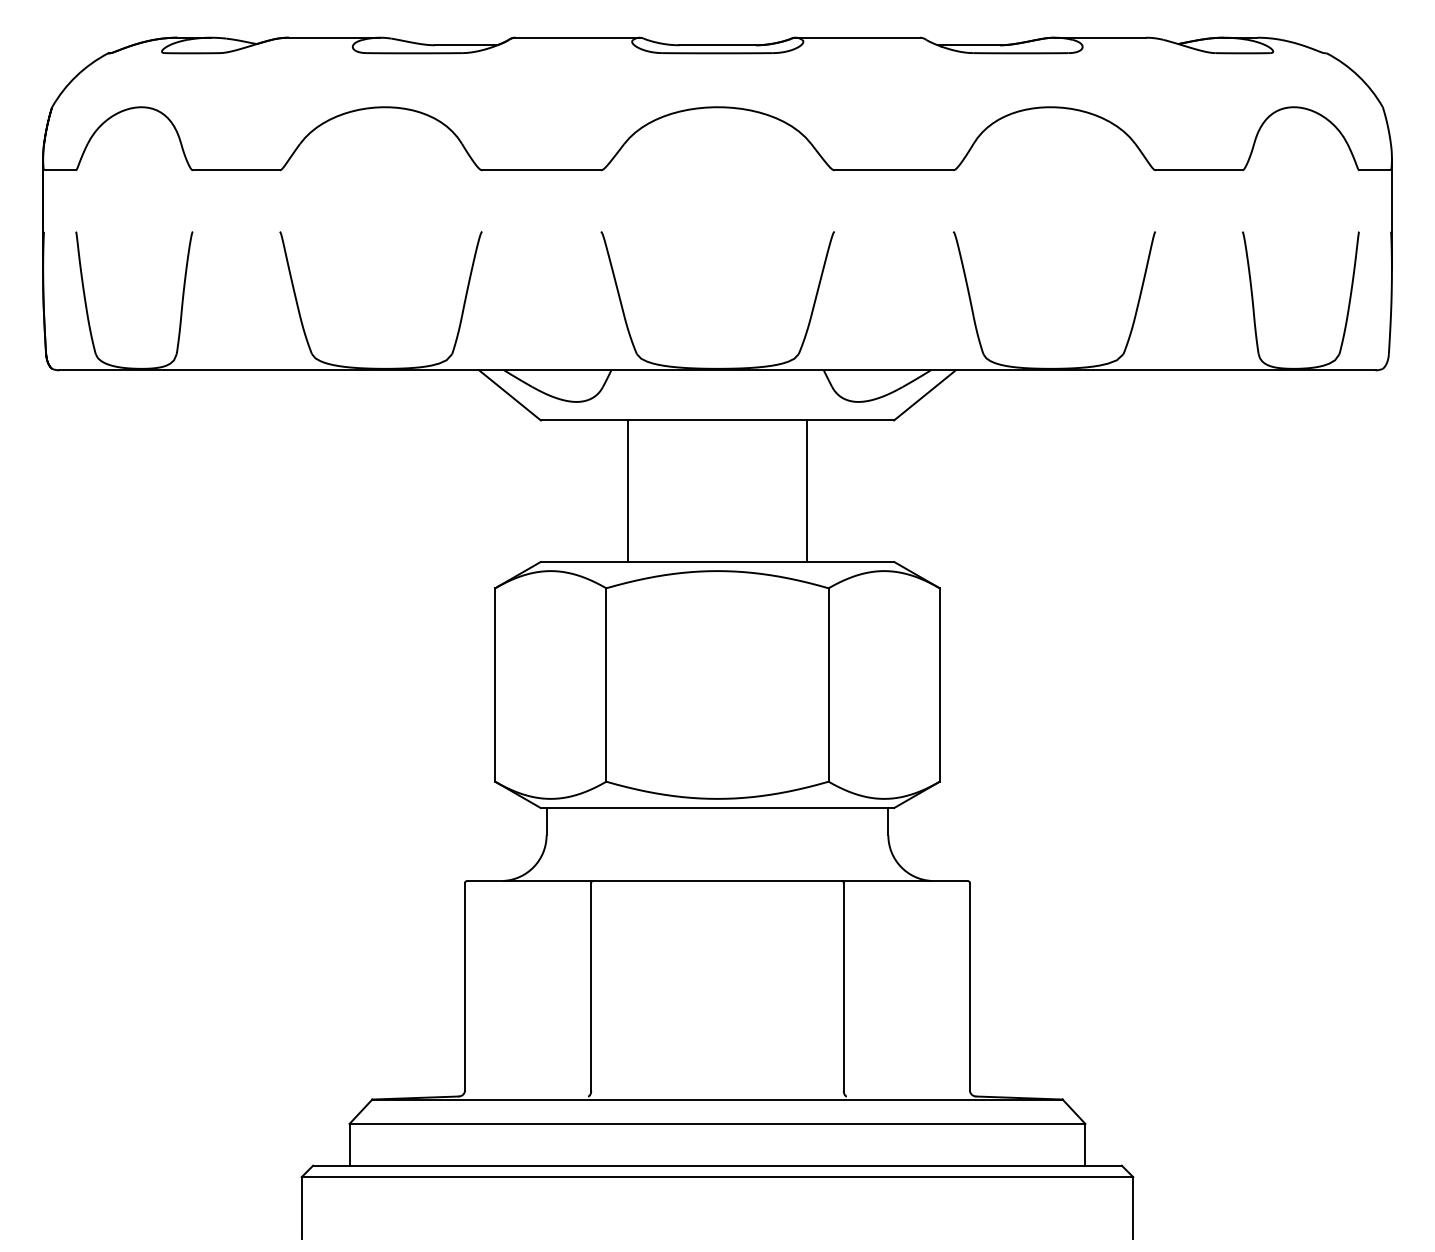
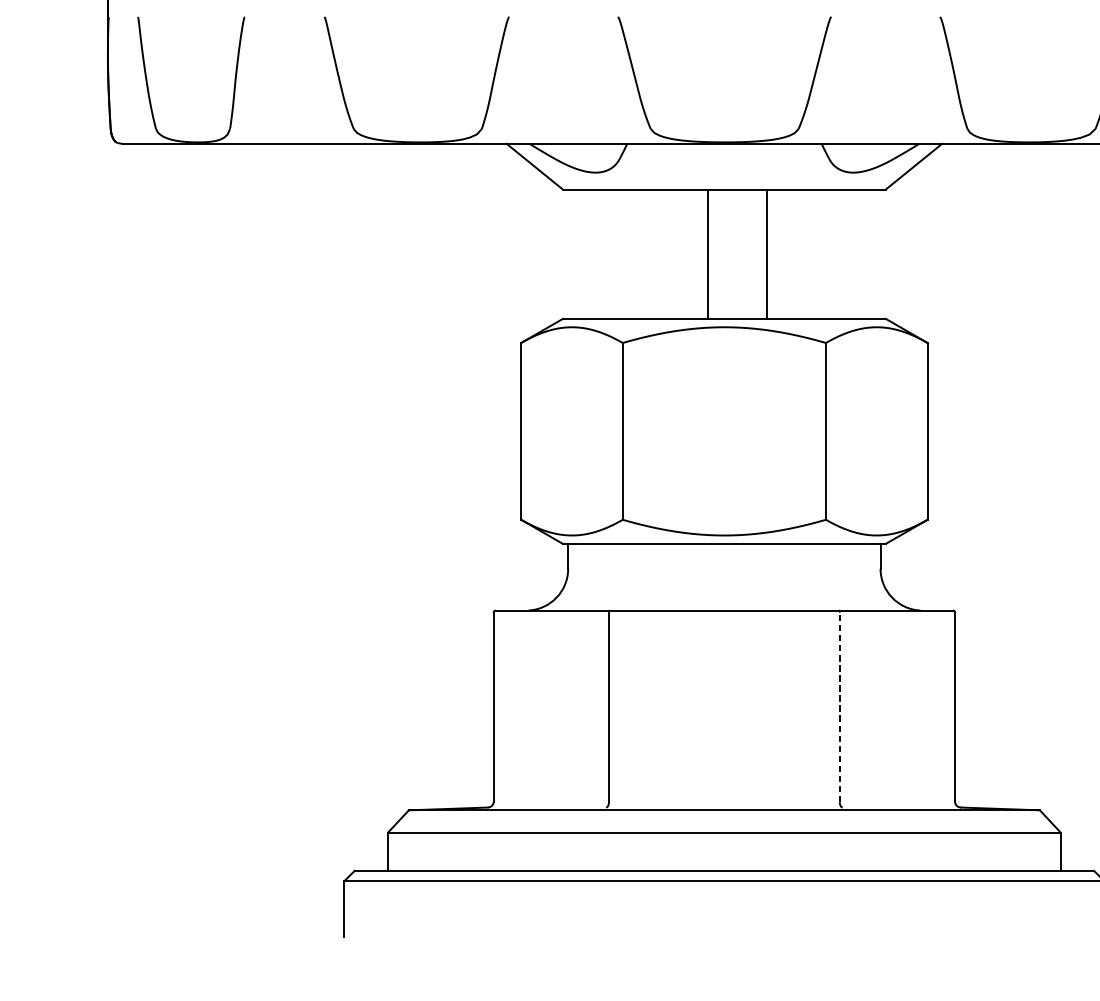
line: (627, 490) -> (707, 253), moved
line: (807, 490) -> (767, 253), moved
line: (843, 987) -> (839, 707), solid -> dashed

